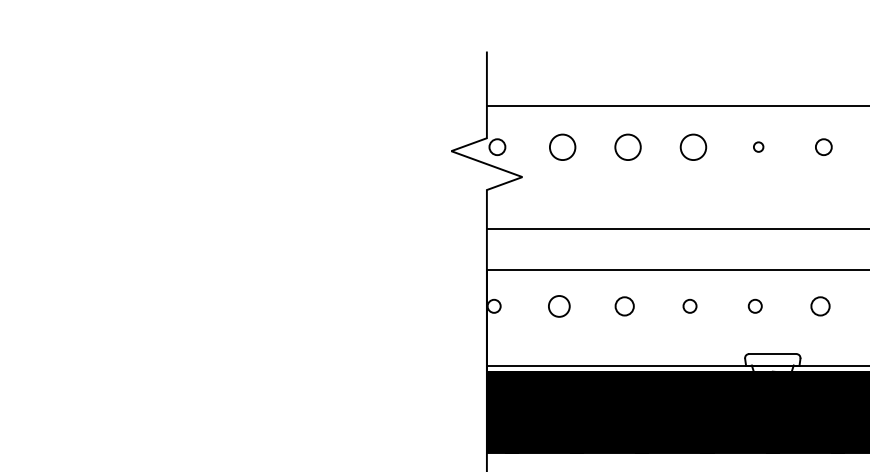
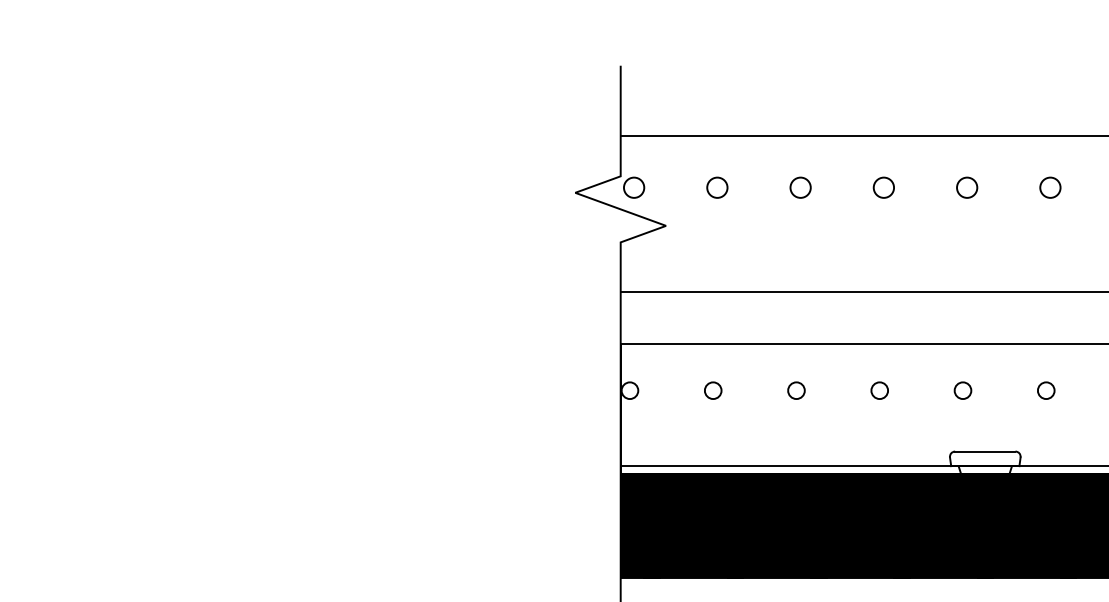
circle: (562, 147) -> (717, 187), size x0.62
circle: (627, 147) -> (800, 187), size x0.62
circle: (692, 147) -> (883, 187), size x0.62
circle: (758, 147) -> (967, 187), size x1.67
circle: (559, 306) -> (713, 390), size x0.62
circle: (624, 306) -> (796, 390), size x0.71
circle: (820, 306) -> (1046, 390), size x0.71

